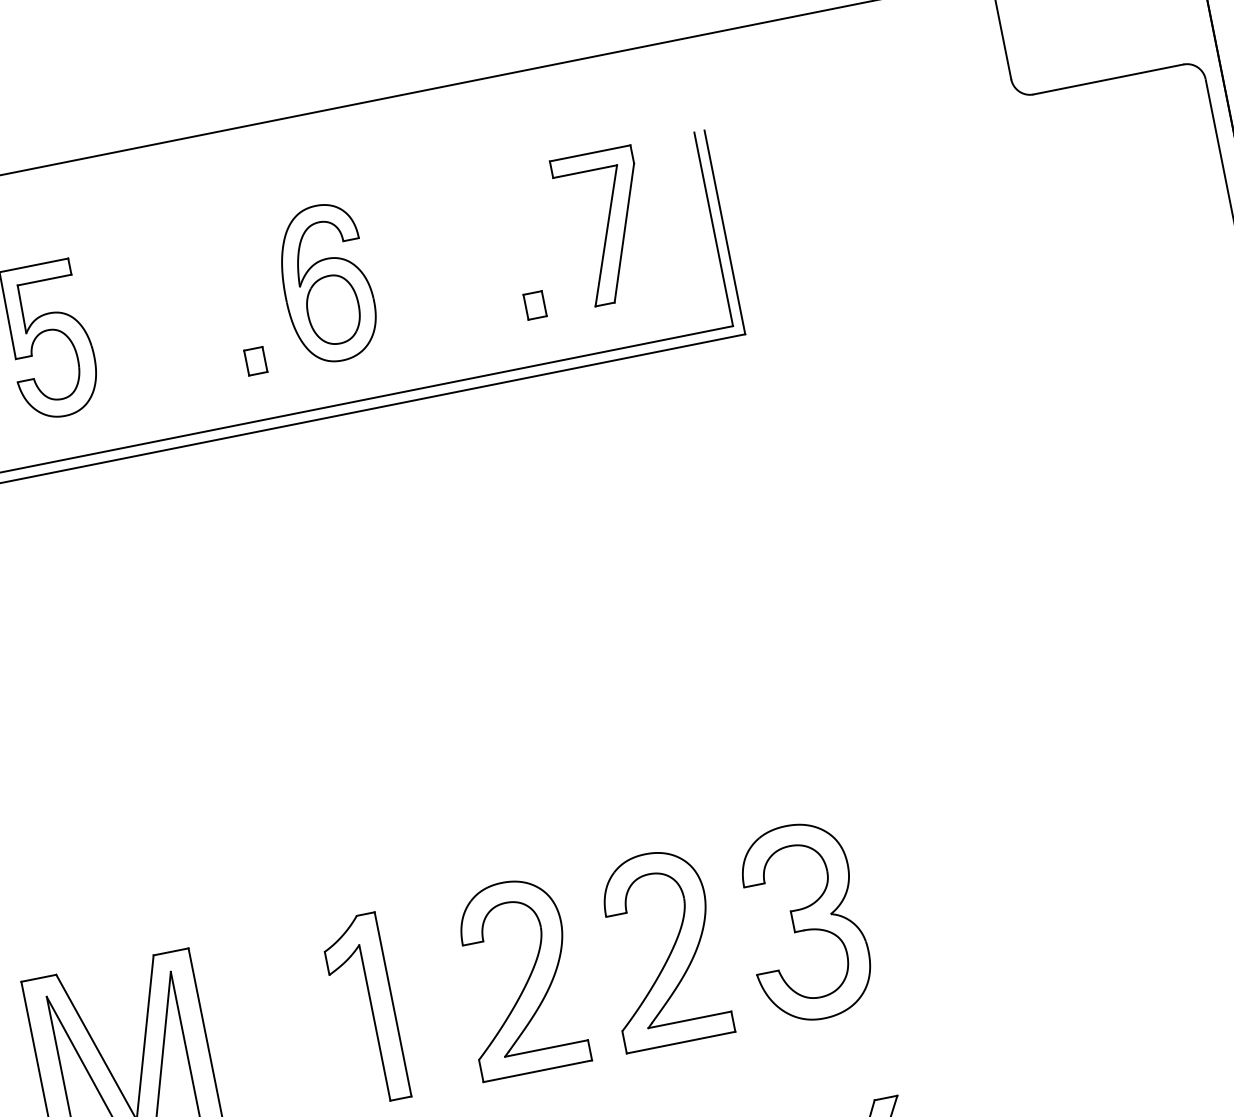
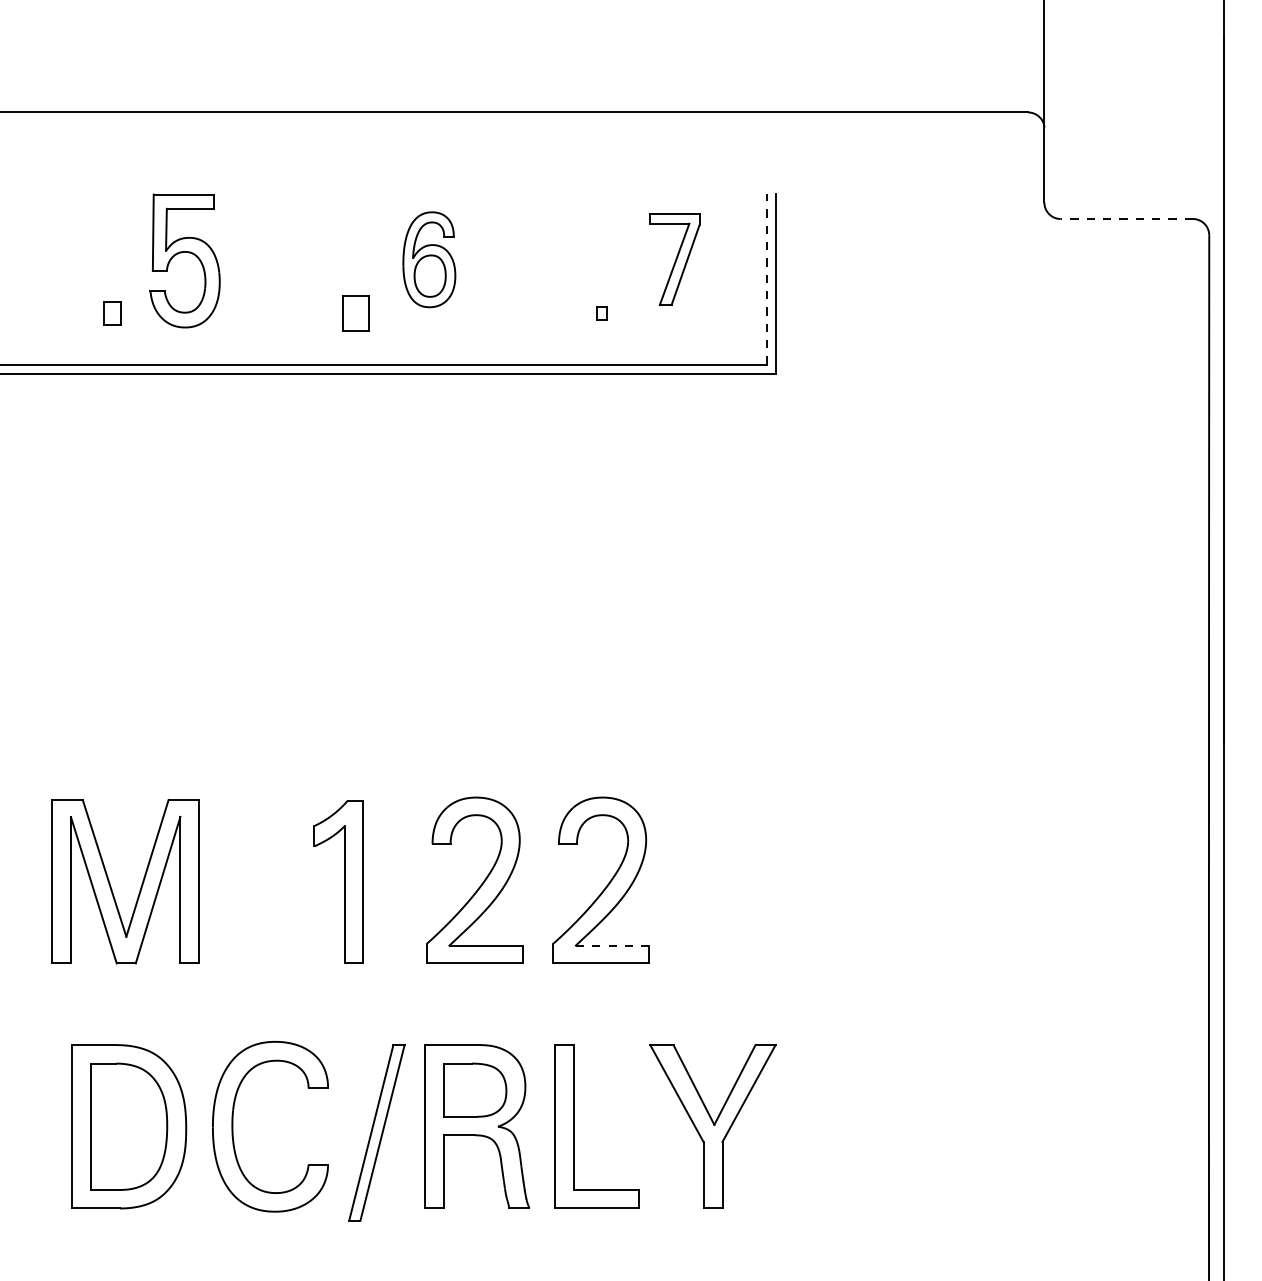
line: (1108, 80) -> (1126, 219), solid -> dashed
part: (604, 227) -> (674, 259), size x0.7
line: (713, 228) -> (766, 278), solid -> dashed
part: (326, 283) -> (429, 259), size x0.7
part: (534, 305) -> (601, 313), size x0.6
part: (255, 361) -> (355, 313), size x1.6
part: (804, 921) -> (726, 881), removed
line: (689, 1019) -> (612, 945), solid -> dashed

